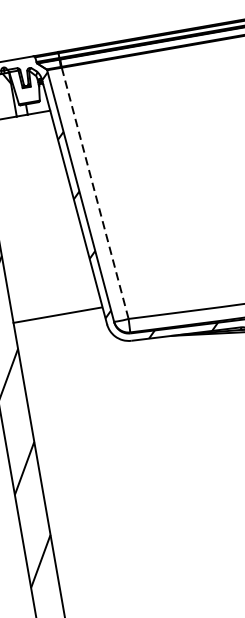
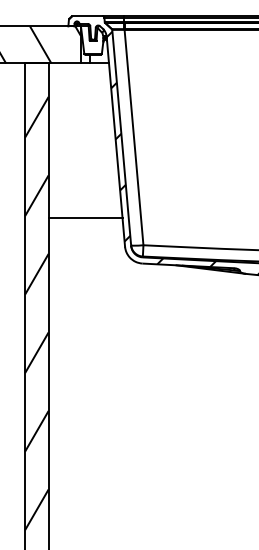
line: (95, 194) -> (134, 138), dashed -> solid
line: (57, 315) -> (85, 218), moved

